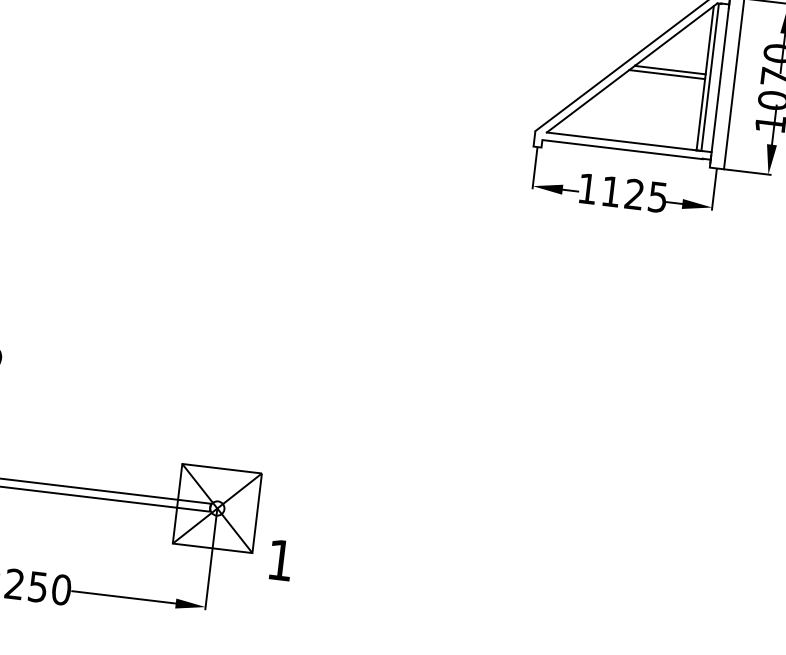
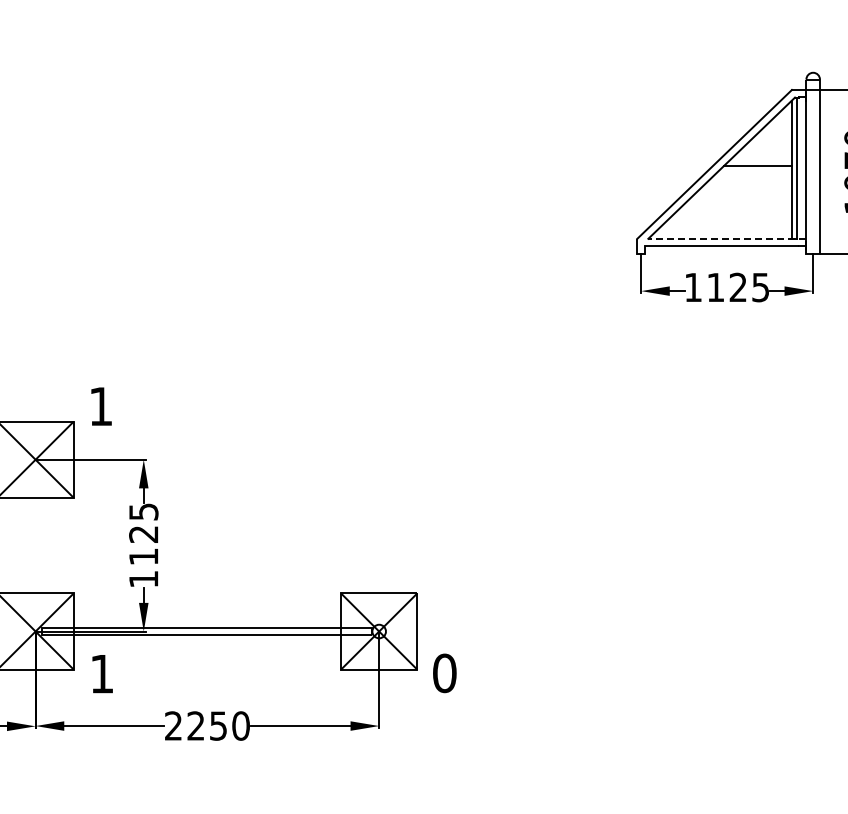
line: (667, 74) -> (755, 170), removed
line: (628, 141) -> (726, 238), solid -> dashed
text: (280, 560) -> (444, 673), 1 -> 0

